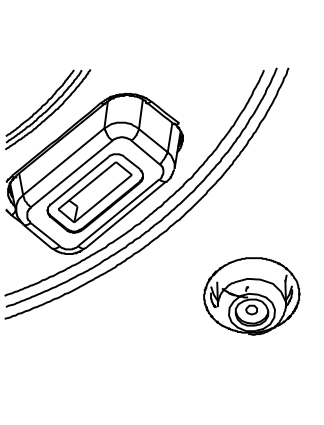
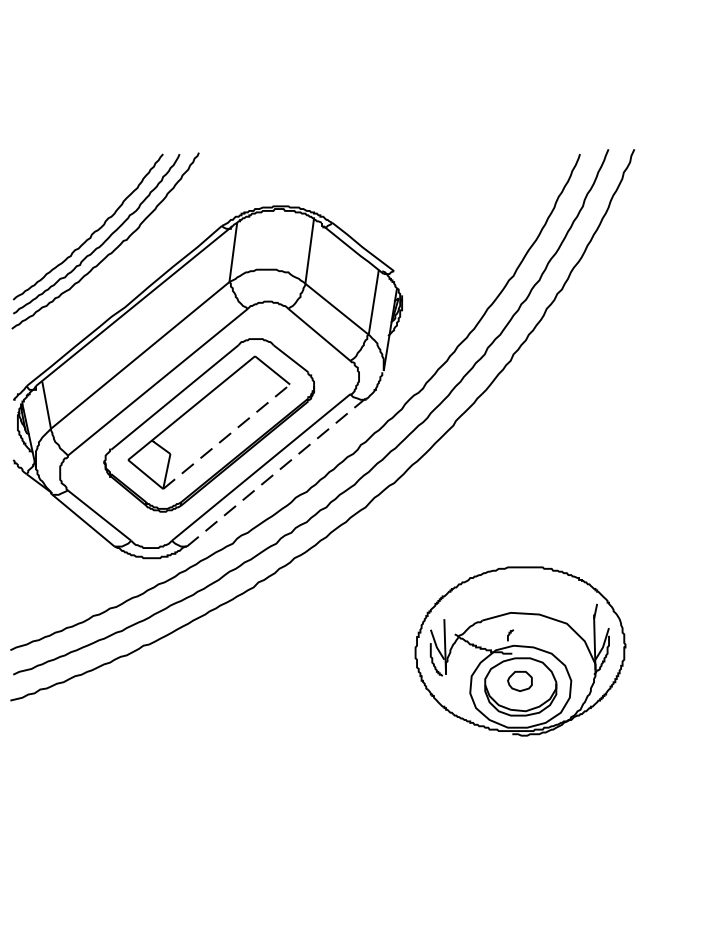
line: (103, 198) -> (227, 436), solid -> dashed
line: (125, 215) -> (275, 473), solid -> dashed
part: (251, 296) -> (519, 651), moved

